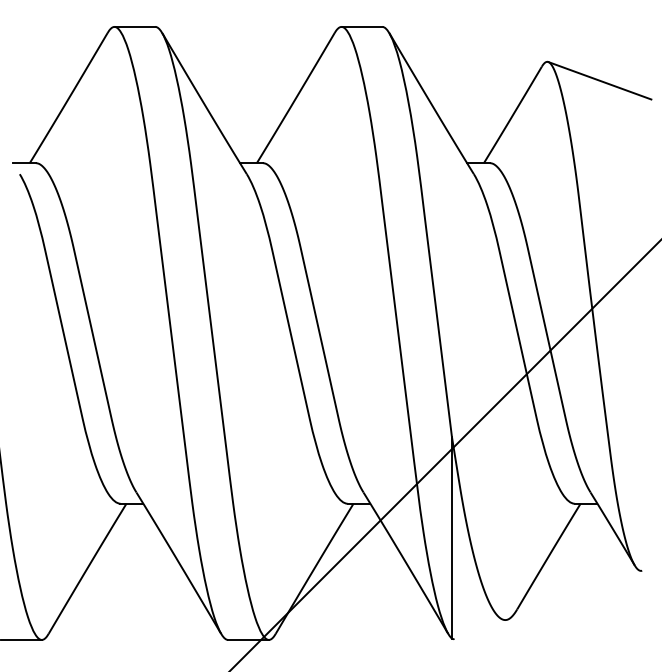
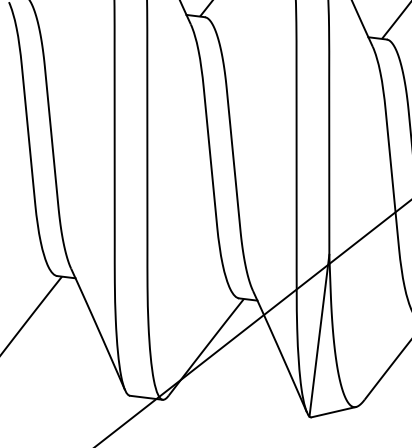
line: (480, 628) -> (333, 411), added

